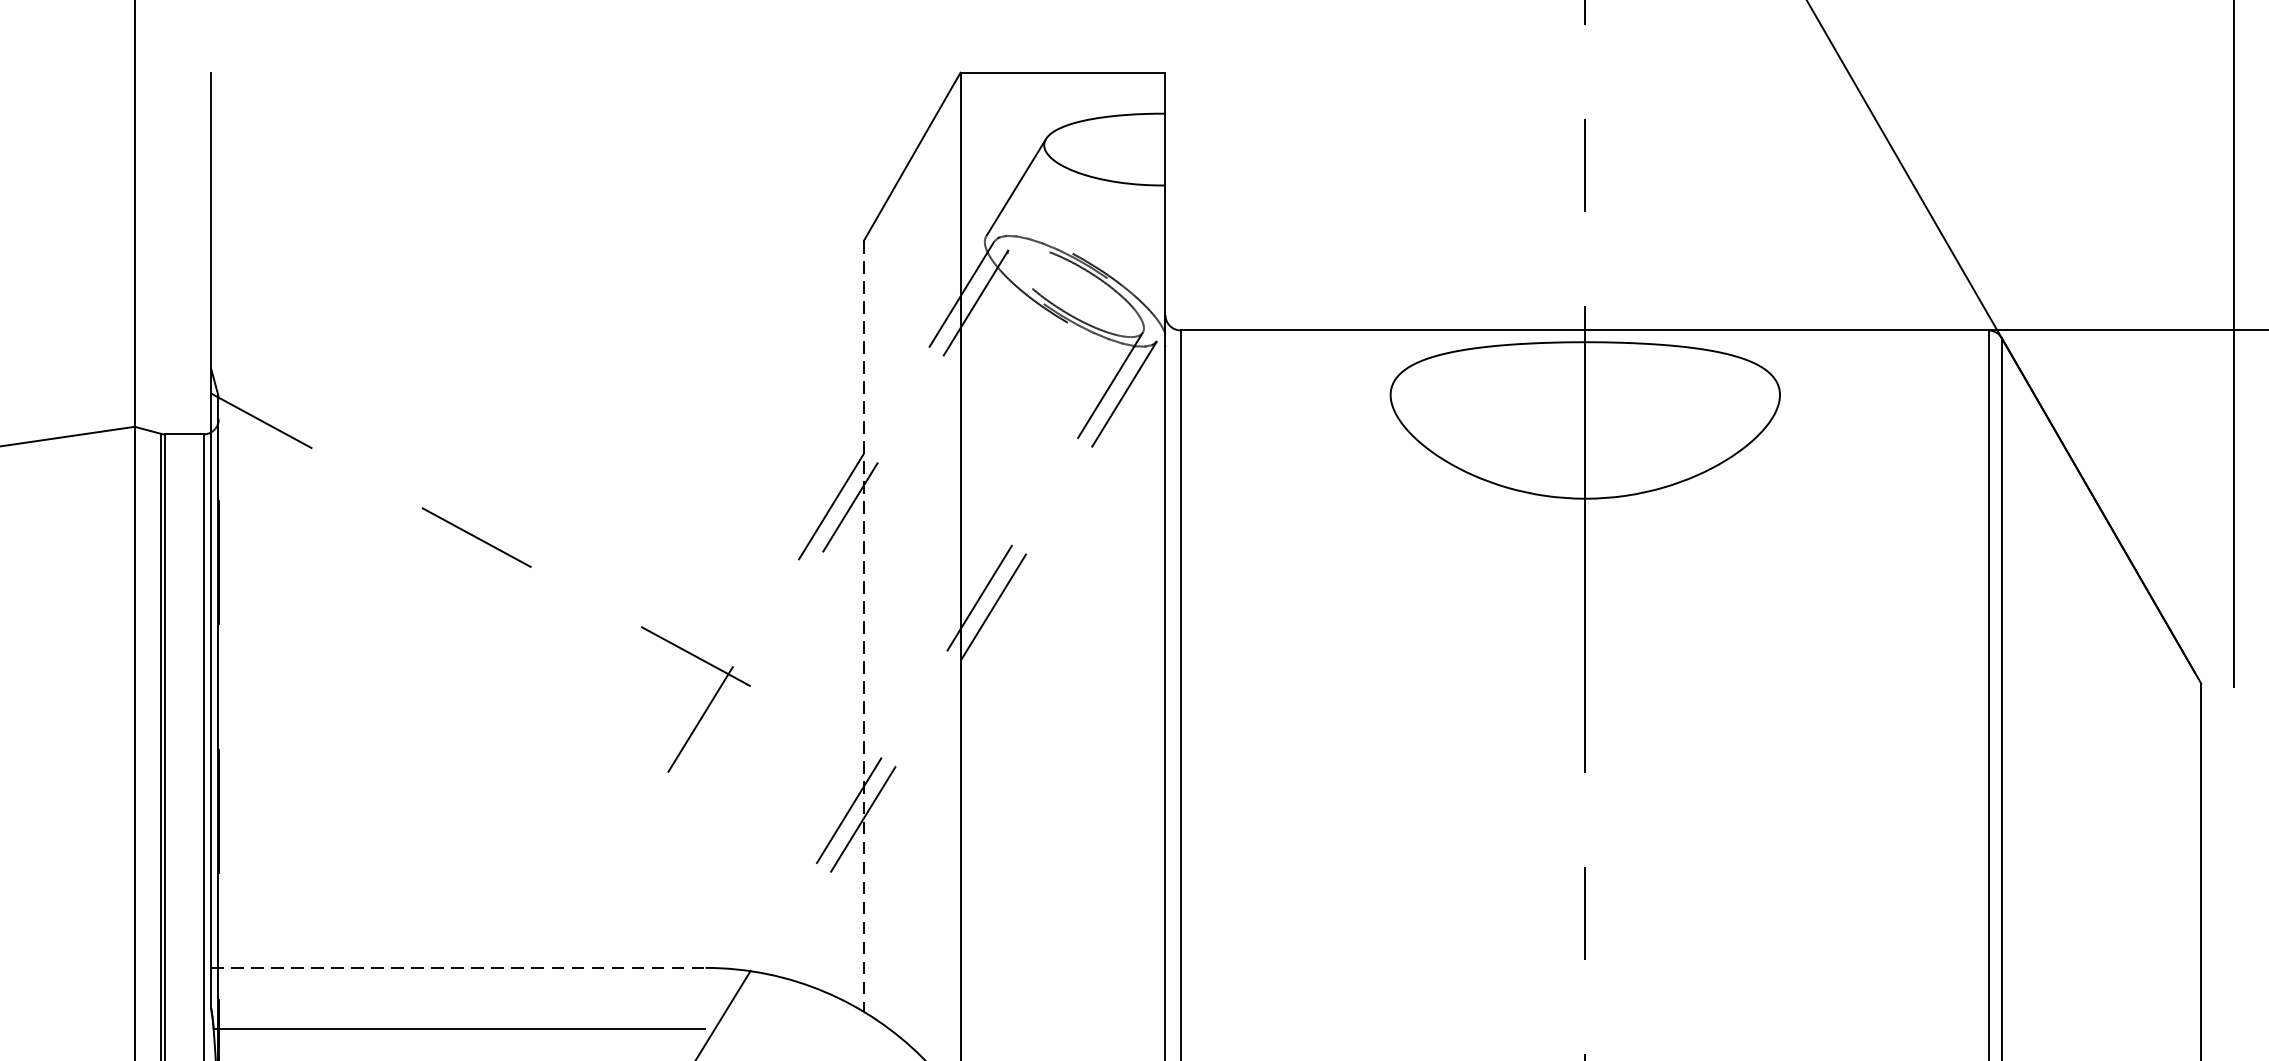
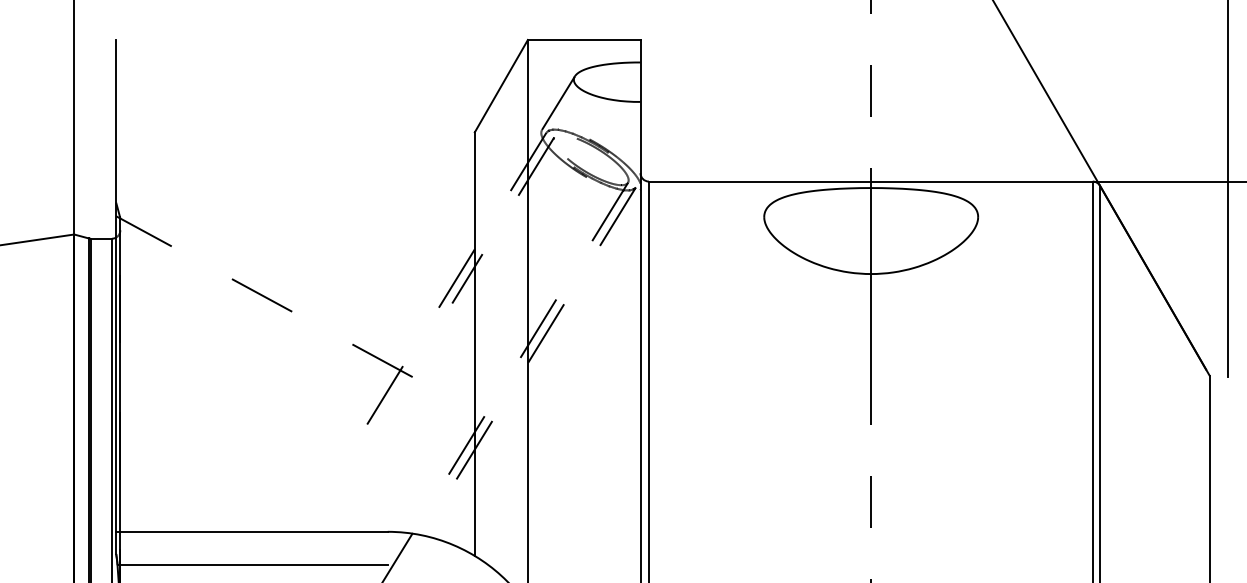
line: (863, 626) -> (474, 344), dashed -> solid
line: (457, 967) -> (251, 531), dashed -> solid

